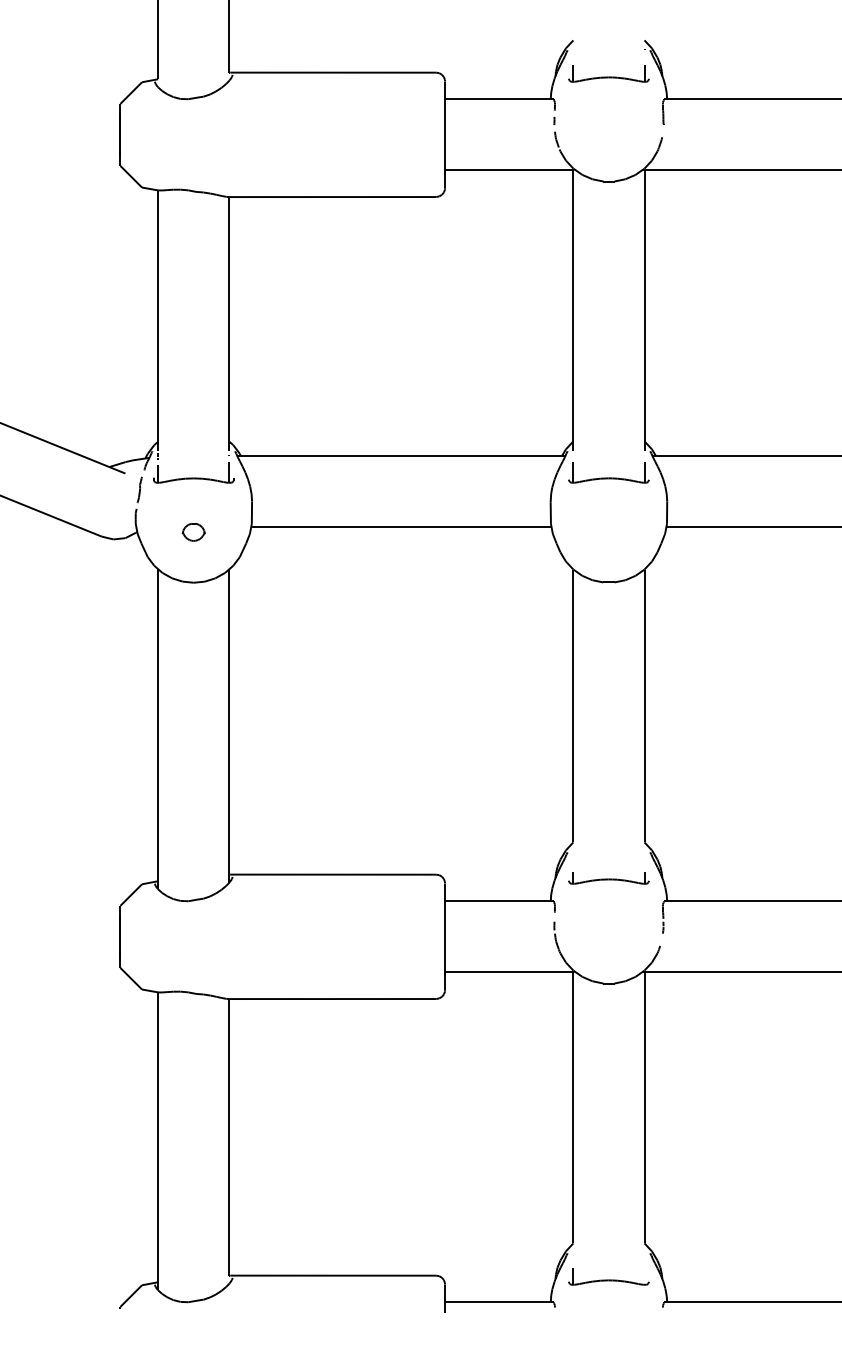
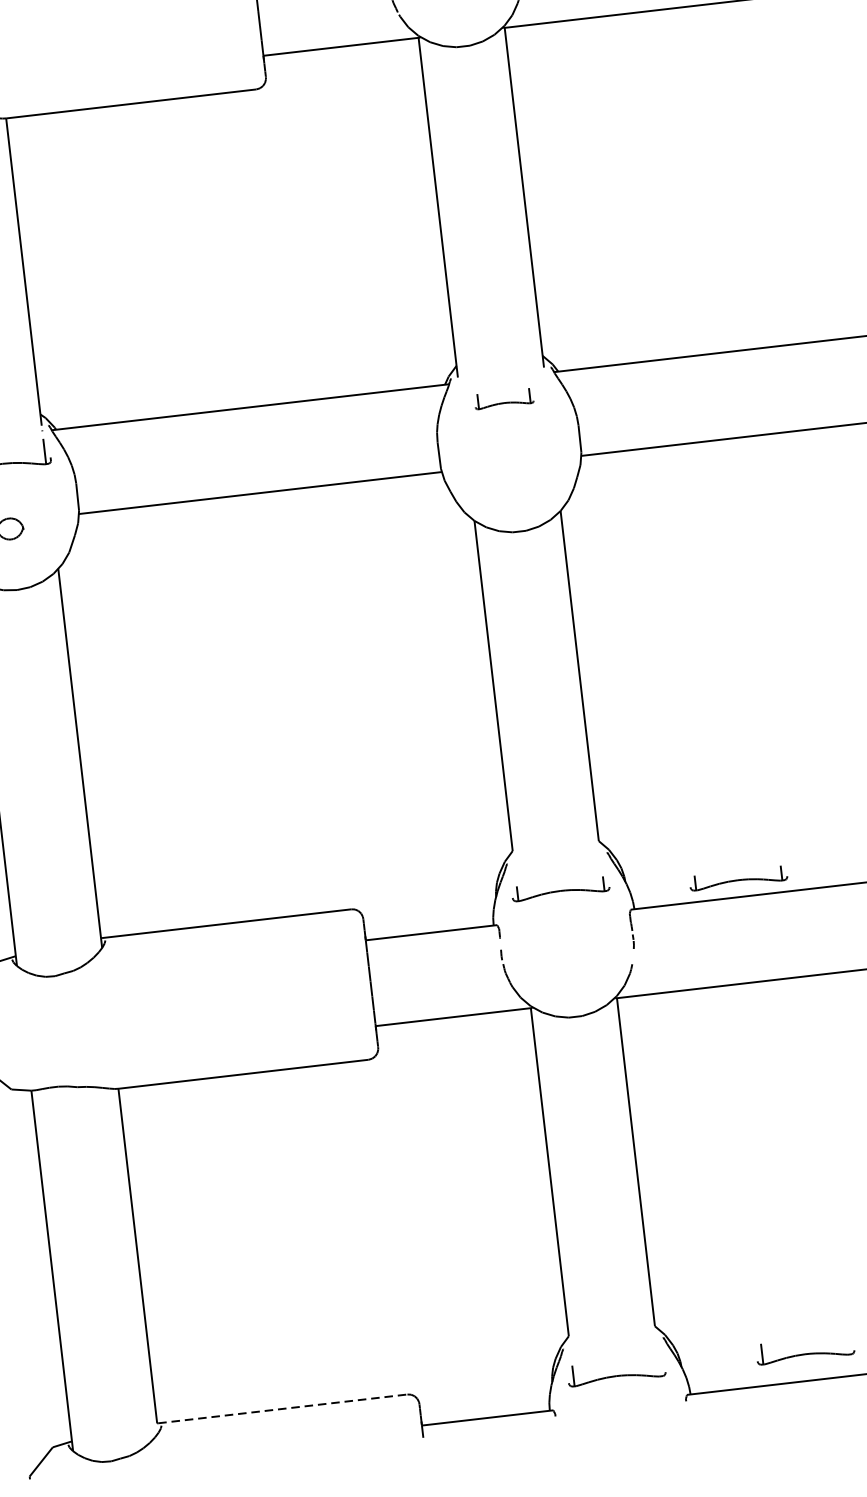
part: (608, 472) -> (503, 398), size x0.6
part: (754, 886) -> (738, 879), added
line: (333, 1275) -> (283, 1408), solid -> dashed
part: (764, 1276) -> (804, 1349), added

